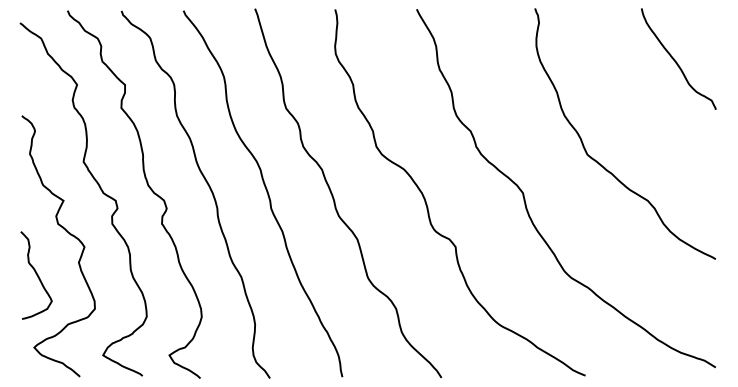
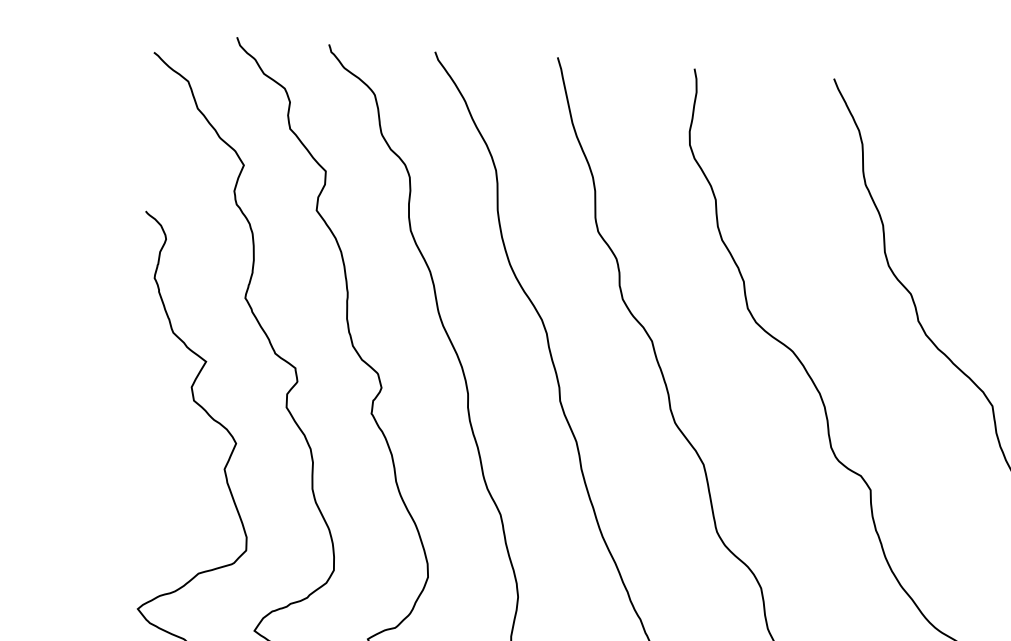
curve: (36, 275) -> (150, 486), removed

